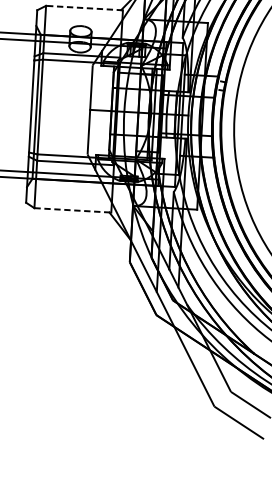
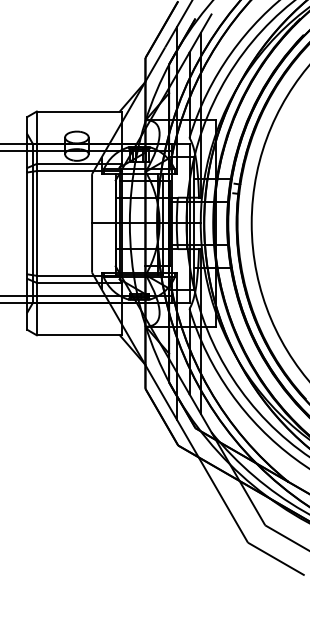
line: (84, 8) -> (79, 111), dashed -> solid
line: (72, 210) -> (79, 335), dashed -> solid

